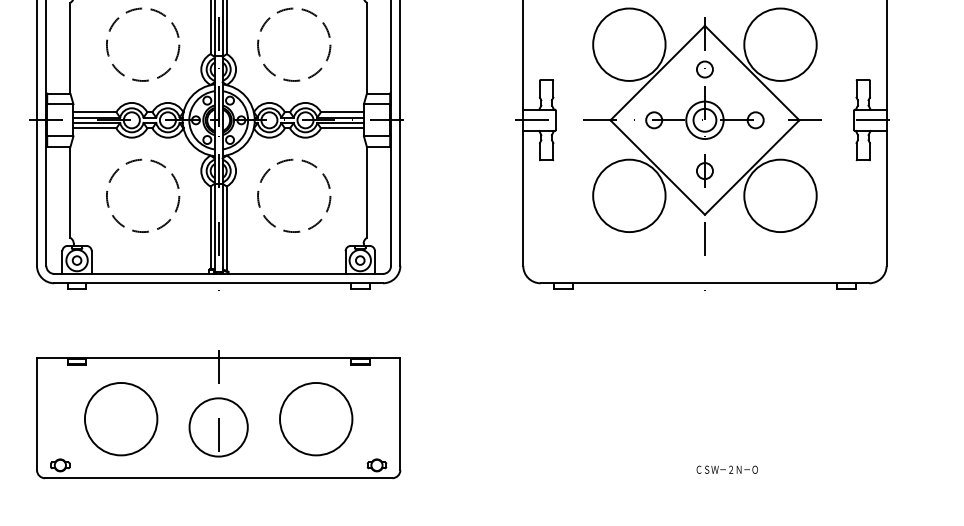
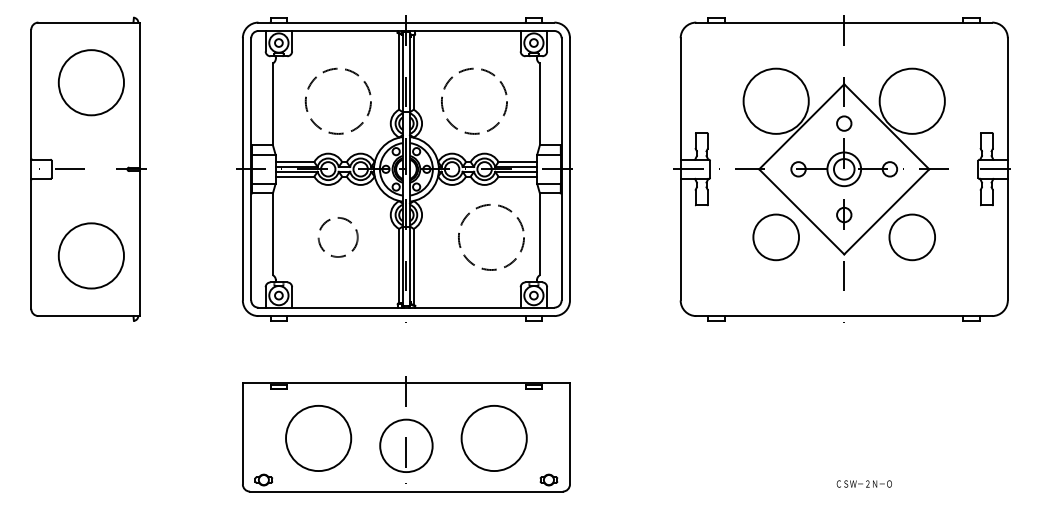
circle: (628, 194) -> (775, 236), size x0.7
circle: (779, 194) -> (911, 236), size x0.7
circle: (142, 196) -> (337, 237), size x0.6
circle: (294, 196) -> (491, 237), moved

